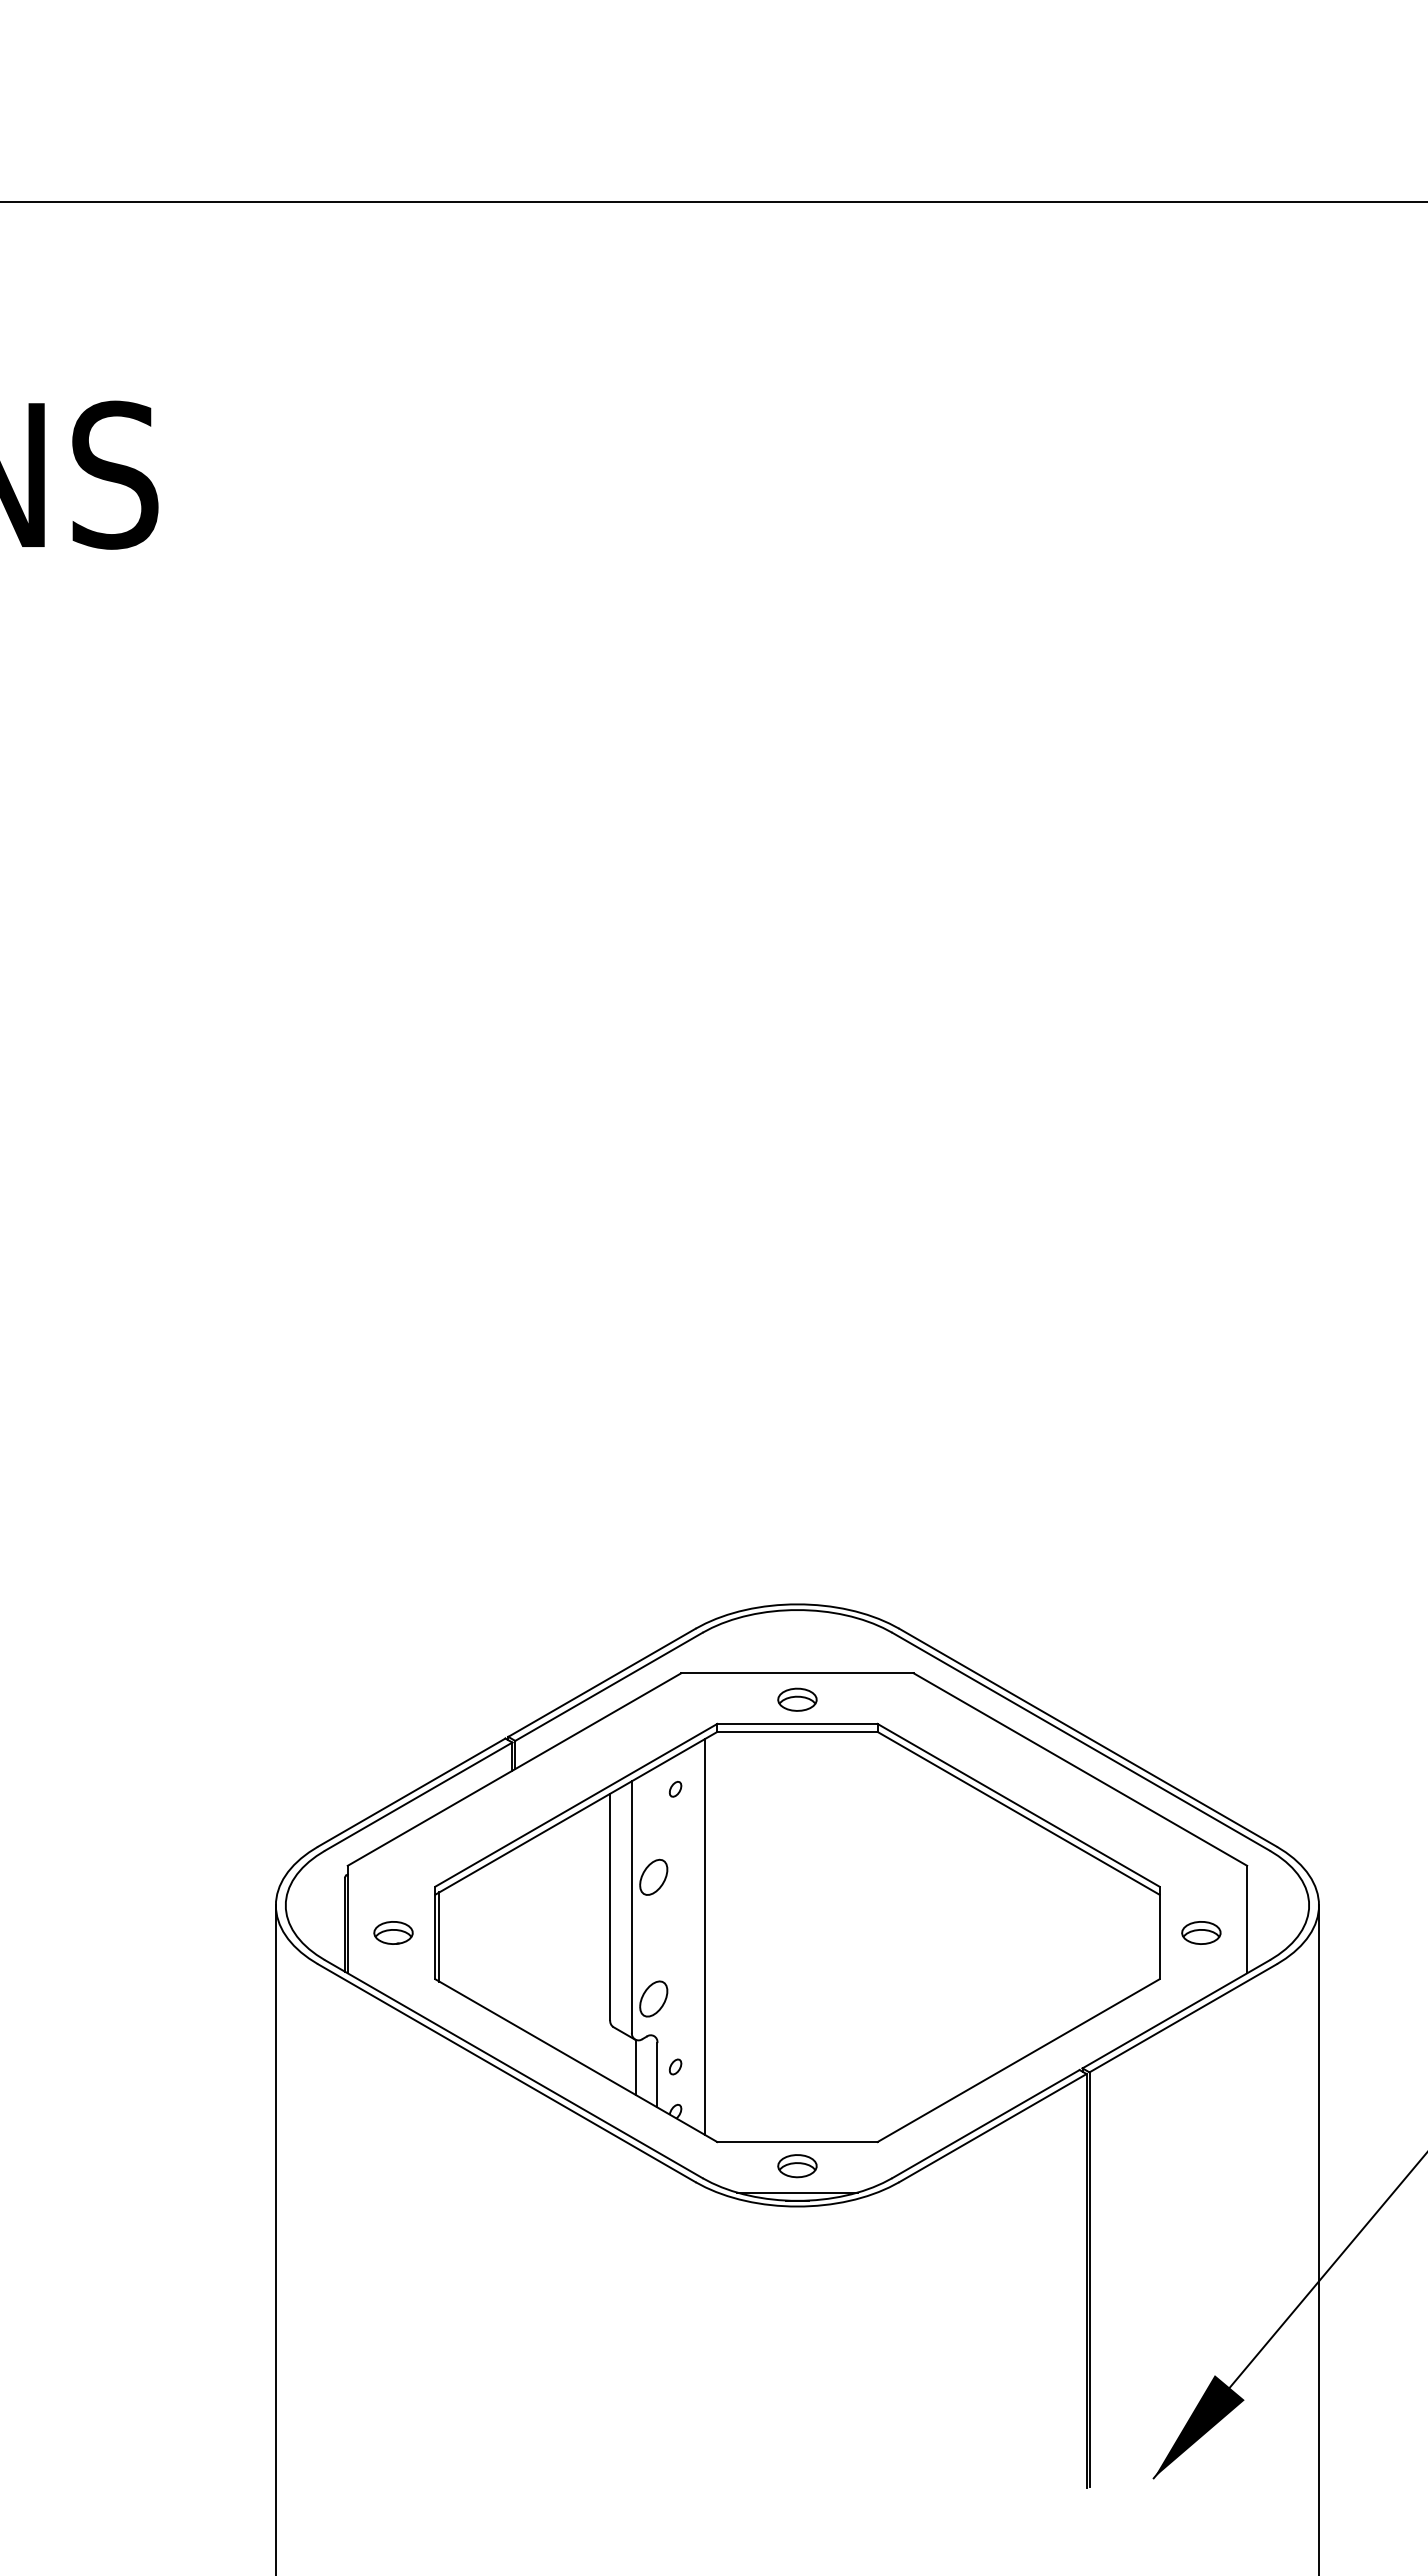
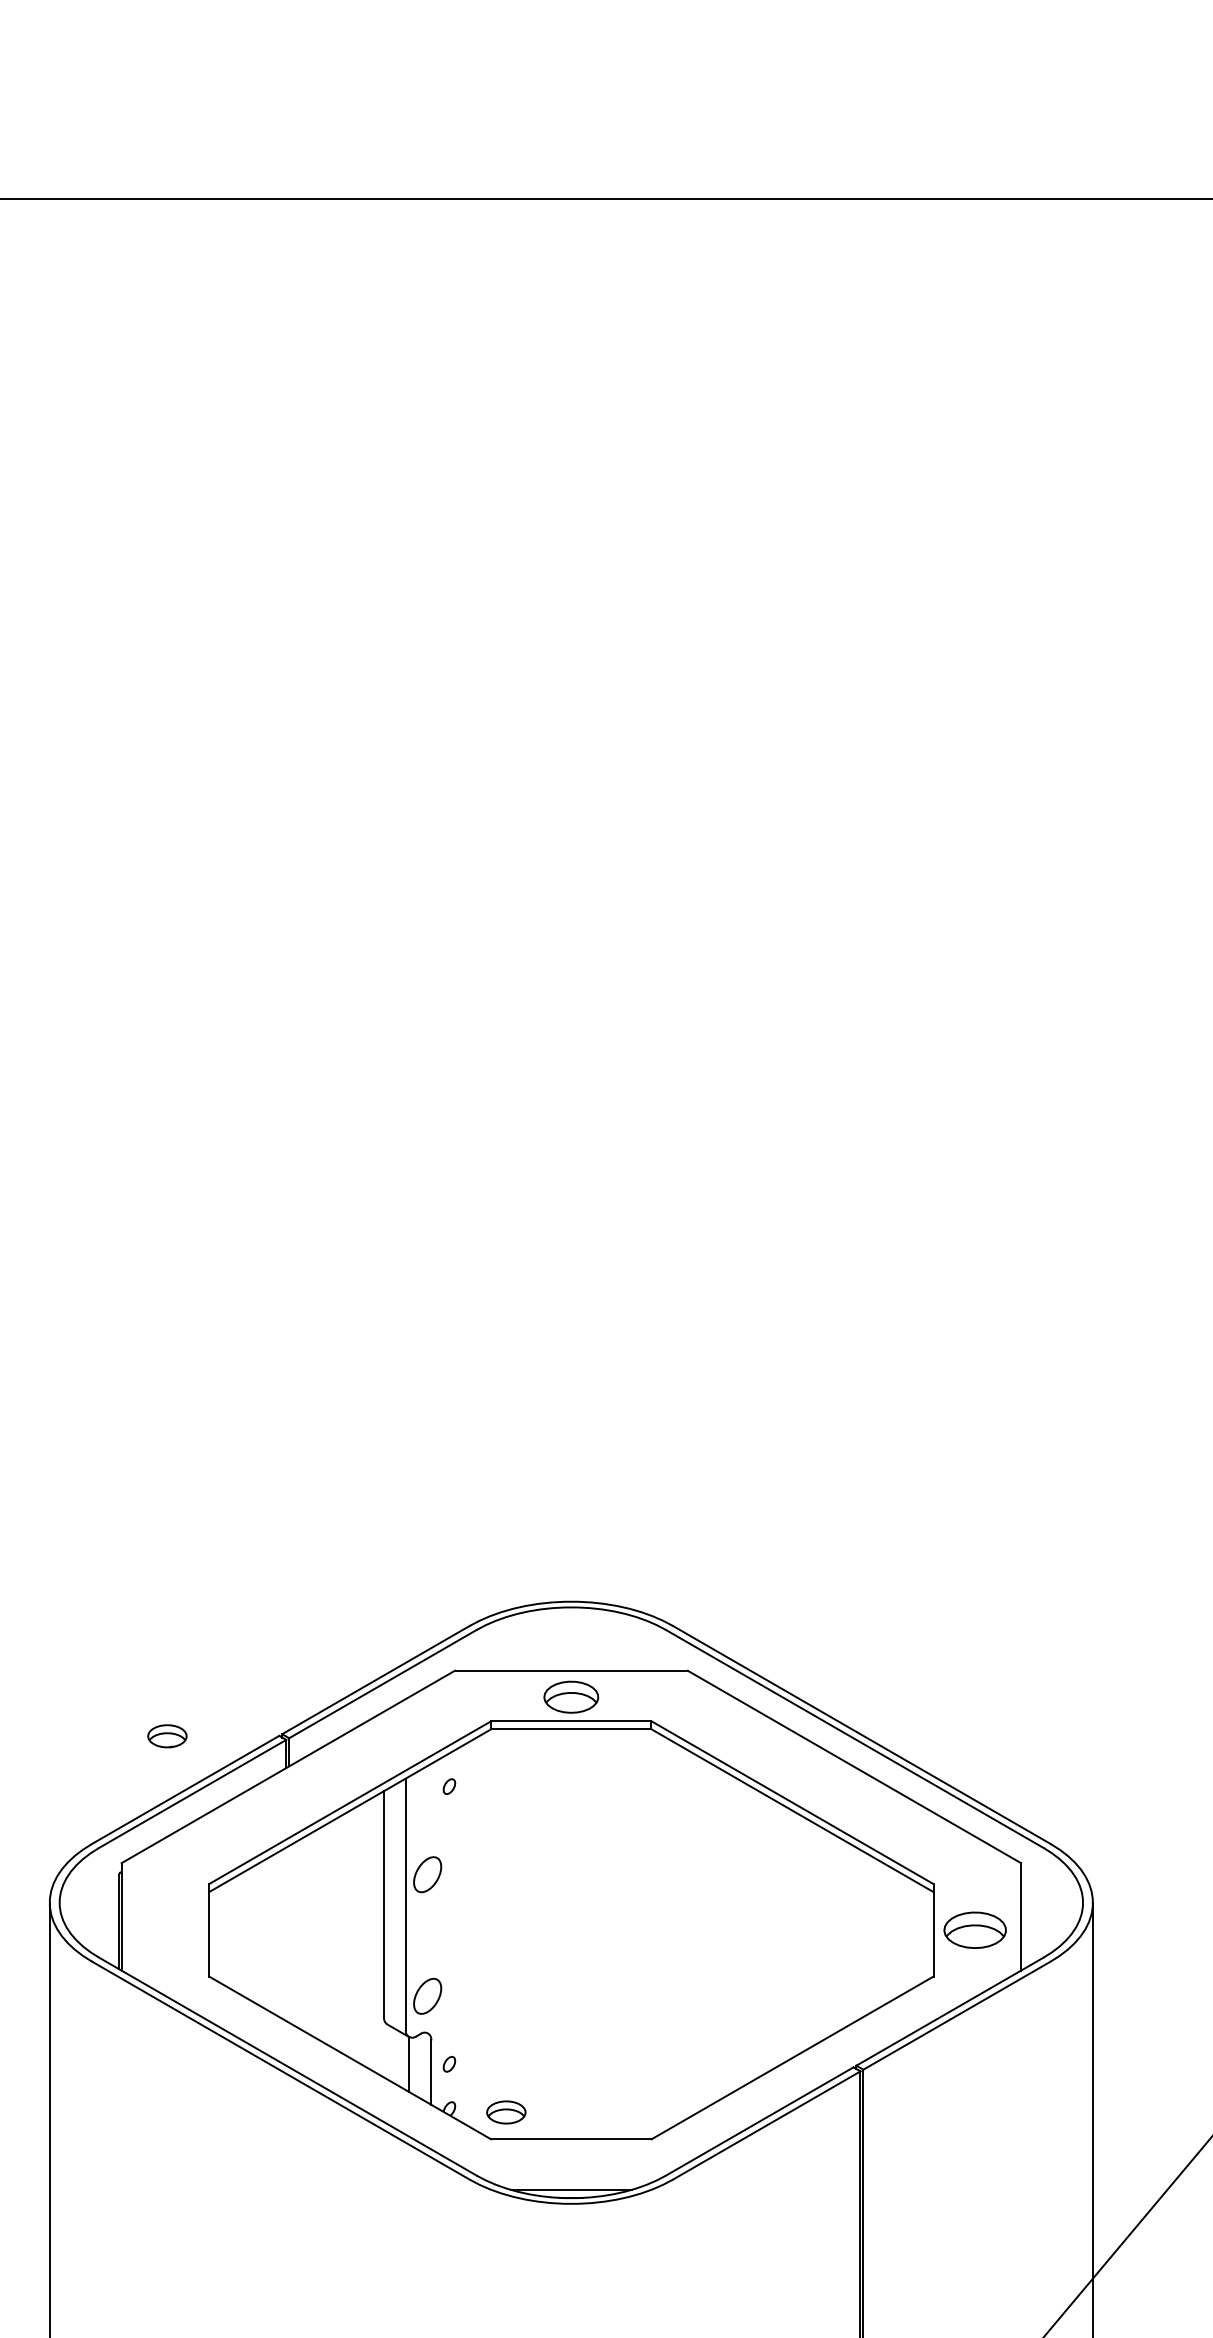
part: (797, 1699) -> (571, 1696), size x1.4
part: (393, 1932) -> (167, 1735), moved
part: (1201, 1932) -> (975, 1929), size x1.6
line: (439, 1936) -> (213, 1933), removed
line: (704, 1936) -> (478, 1933), removed
part: (797, 2166) -> (506, 2112), moved

